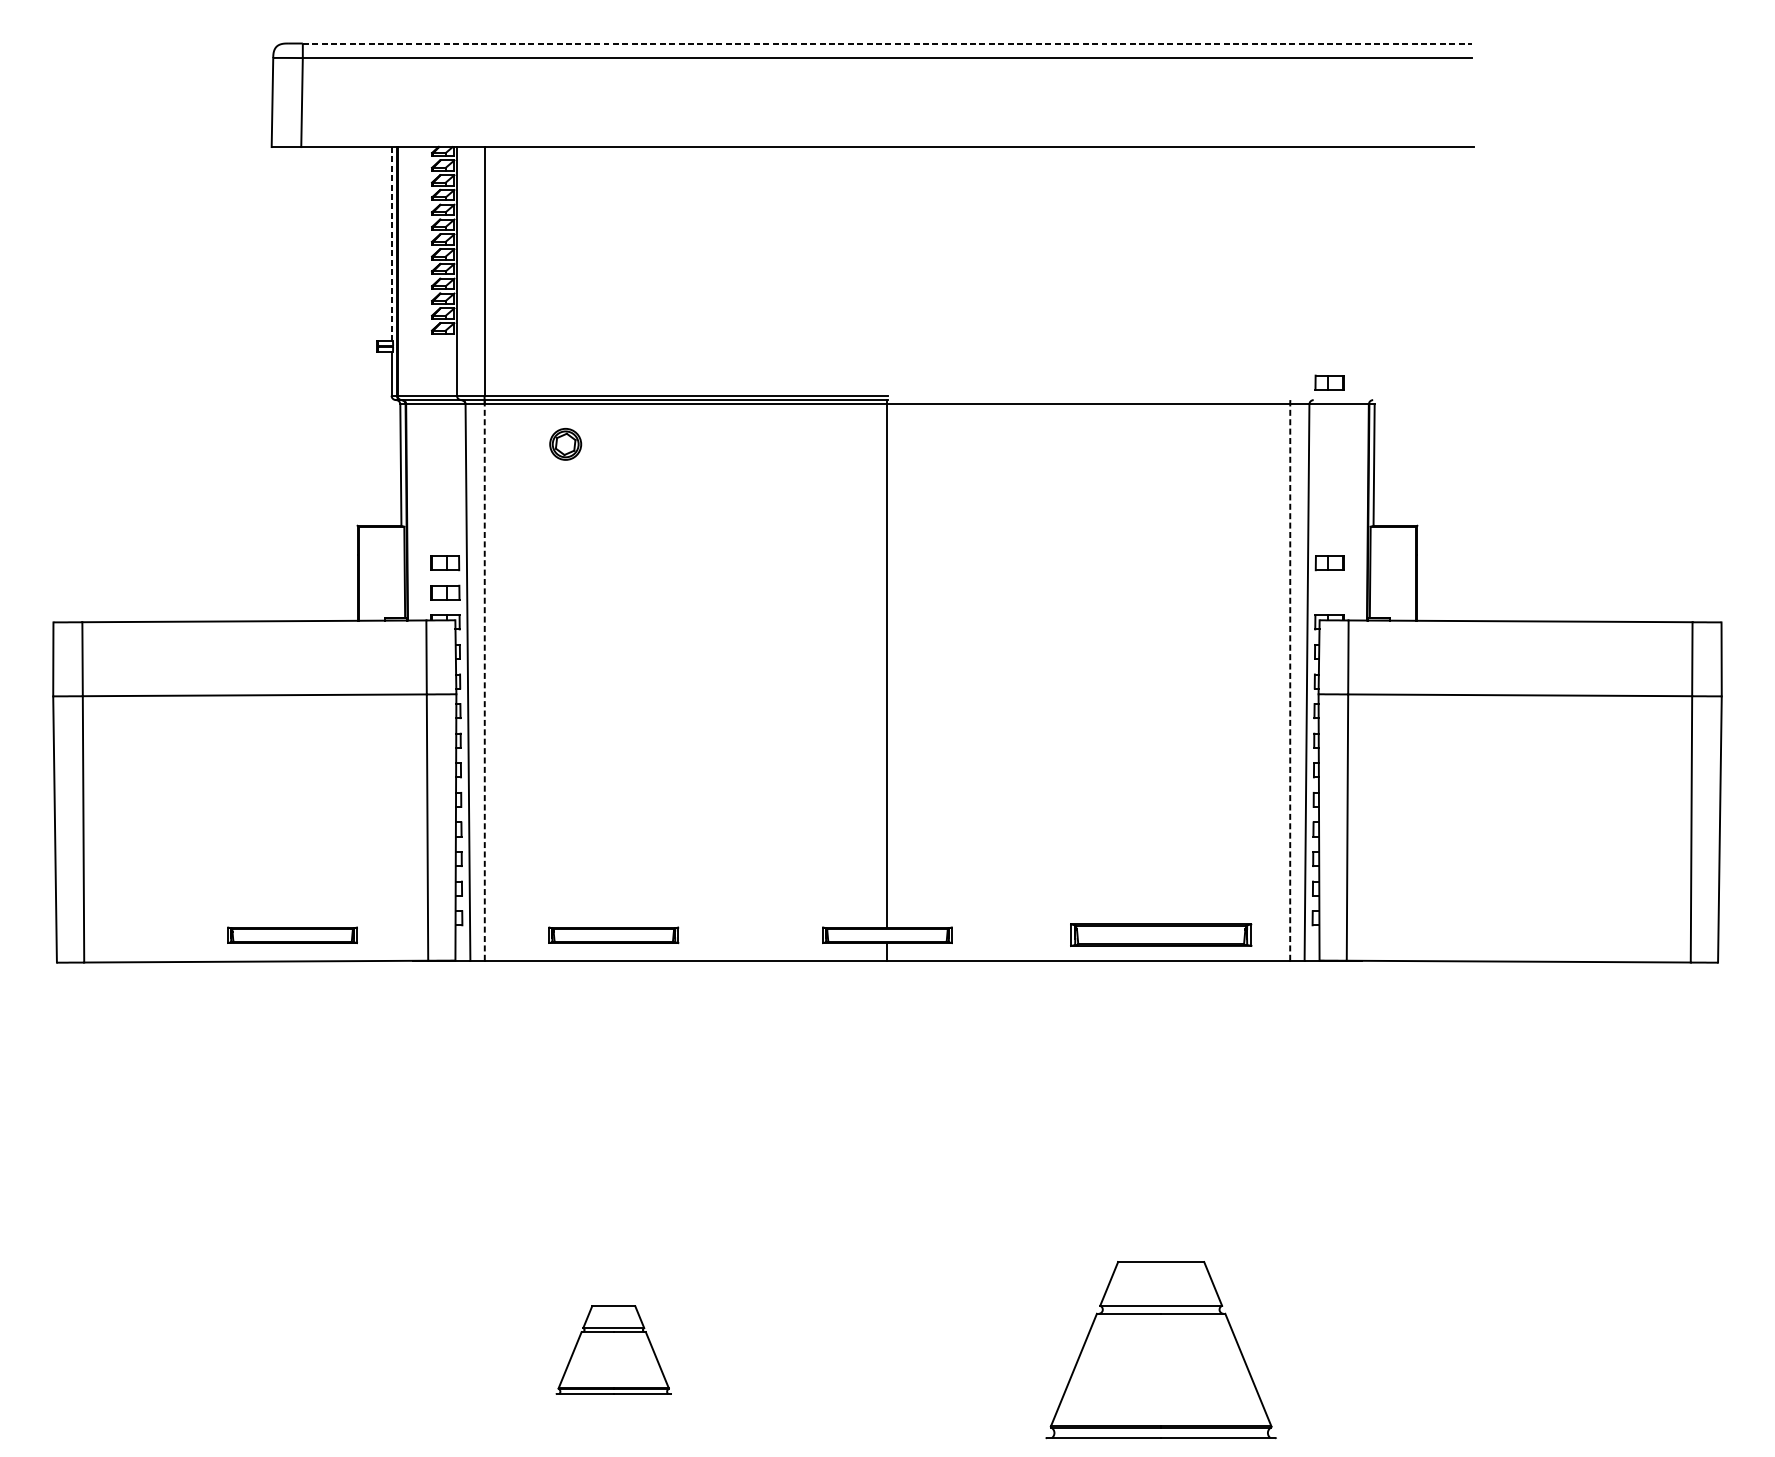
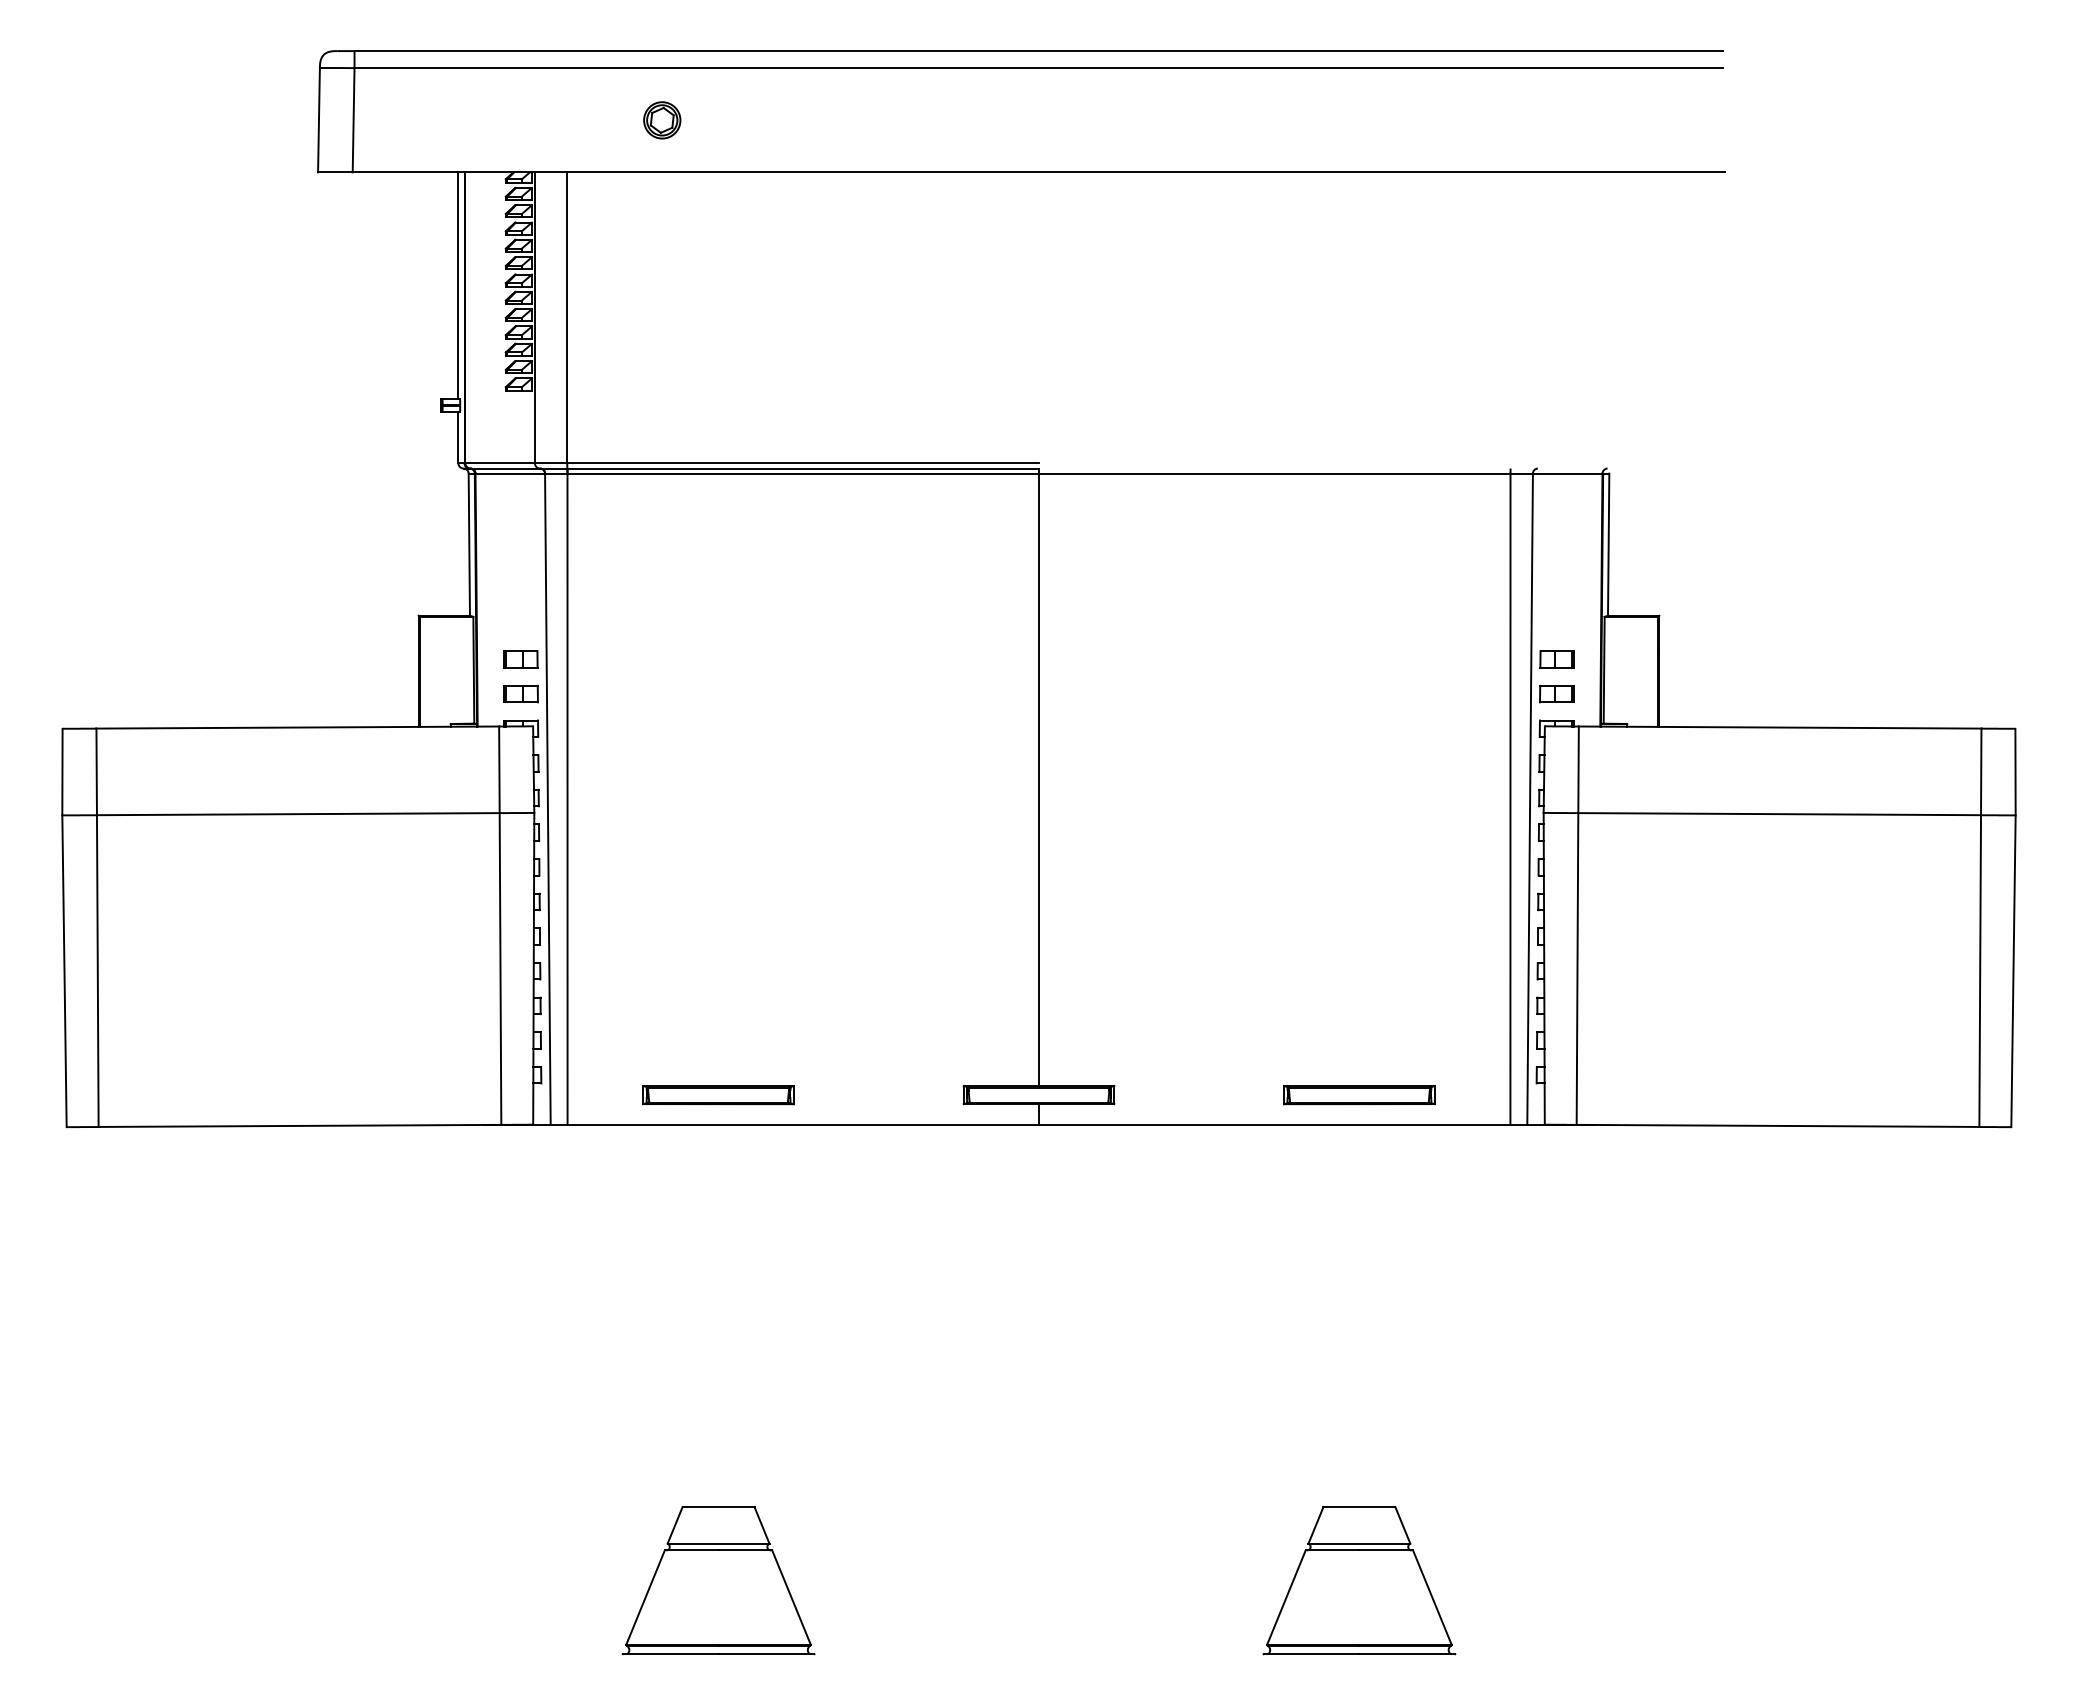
line: (887, 43) -> (1039, 51), dashed -> solid
line: (391, 243) -> (458, 285), dashed -> solid
part: (1329, 382) -> (1556, 694), moved
part: (565, 444) -> (662, 120), moved
line: (484, 682) -> (567, 799), dashed -> solid
line: (1290, 682) -> (1510, 799), dashed -> solid
part: (292, 935) -> (342, 1095), removed
part: (1161, 935) -> (1359, 1095), size x0.71
part: (613, 1349) -> (718, 1580), size x1.43
part: (1161, 1349) -> (1359, 1580), size x0.71

